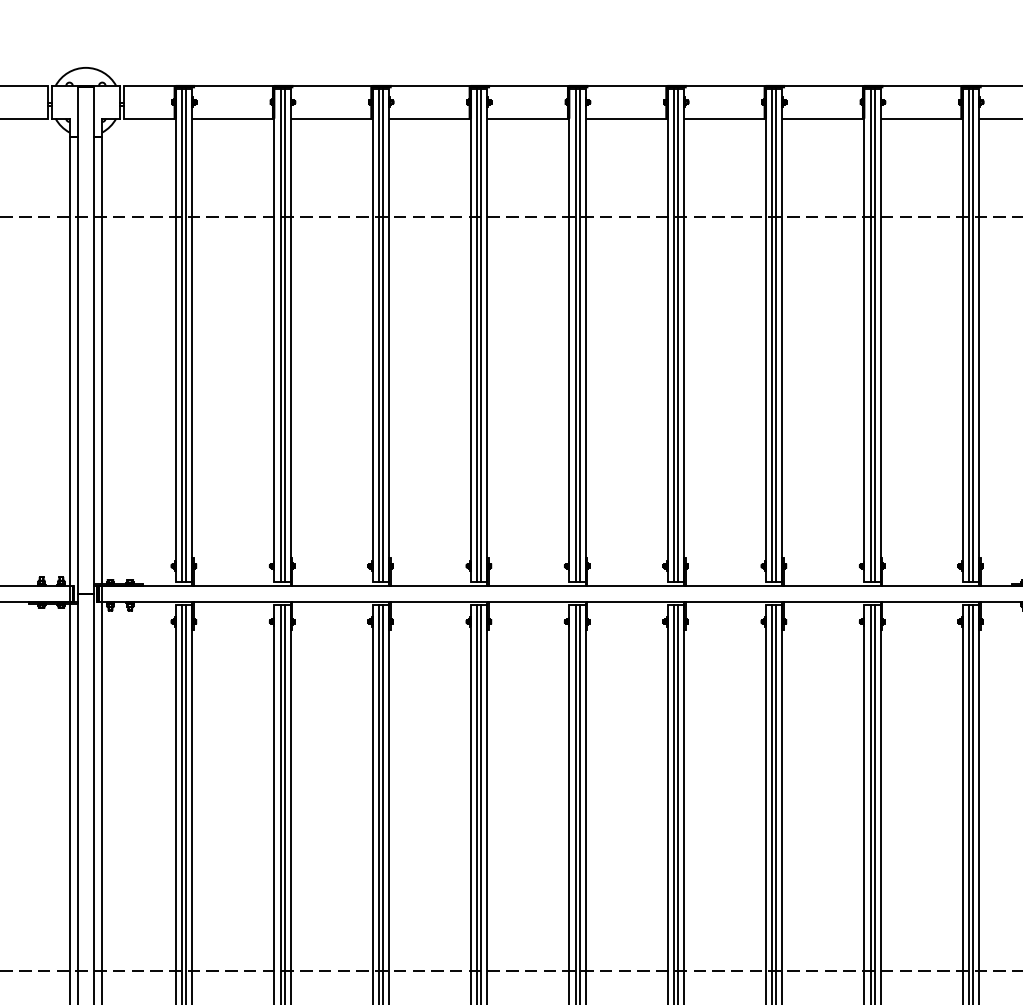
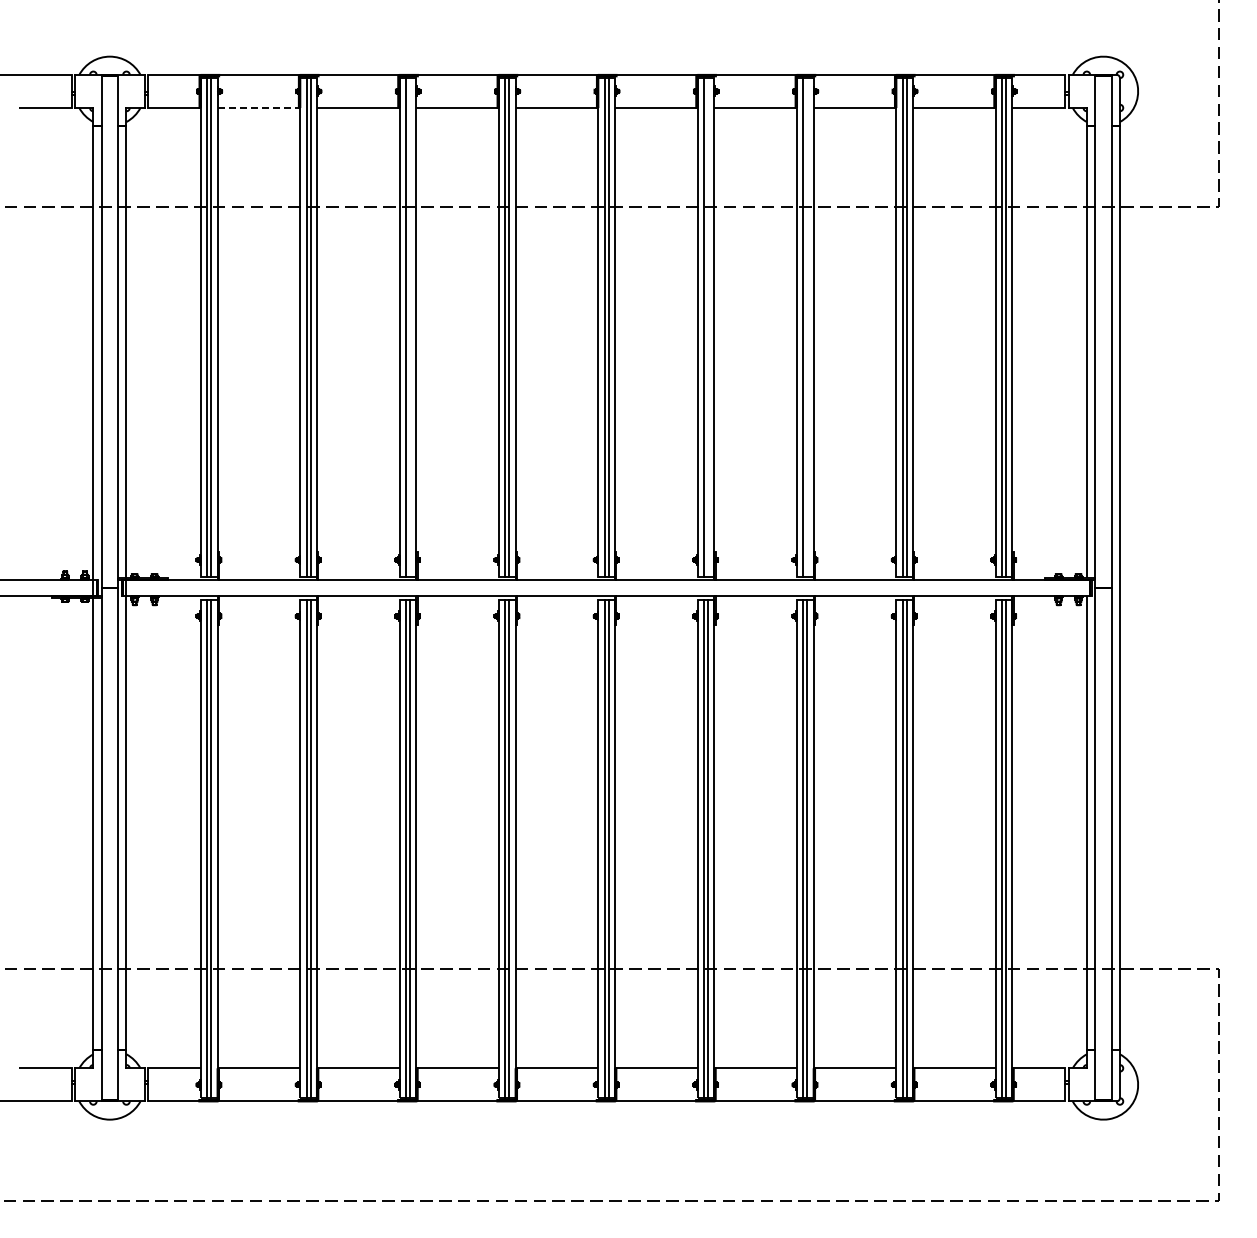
line: (233, 118) -> (259, 107), solid -> dashed
line: (382, 335) -> (409, 327), removed
line: (677, 335) -> (707, 327), removed
line: (776, 335) -> (807, 327), removed

